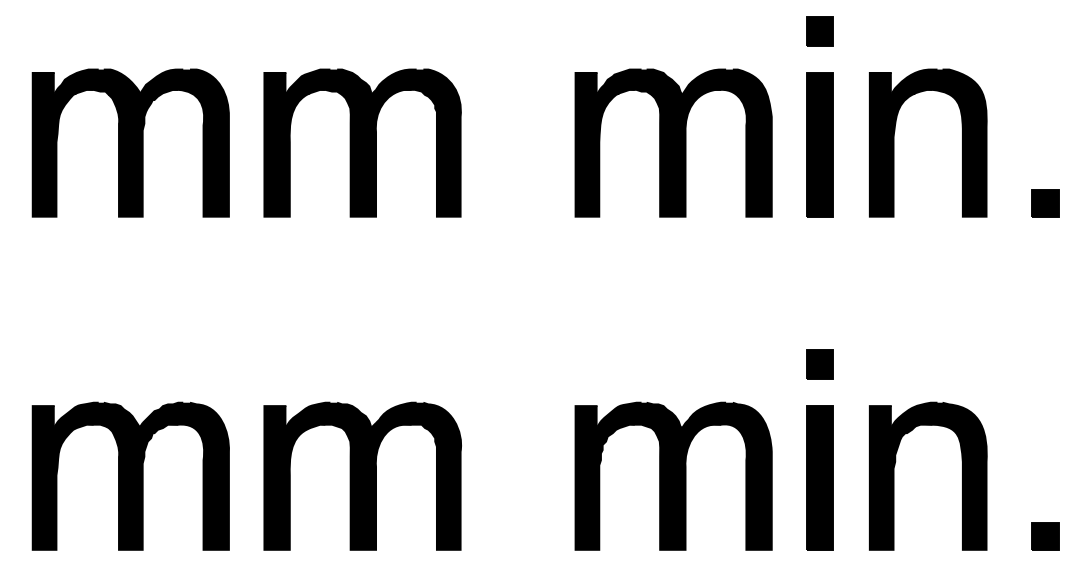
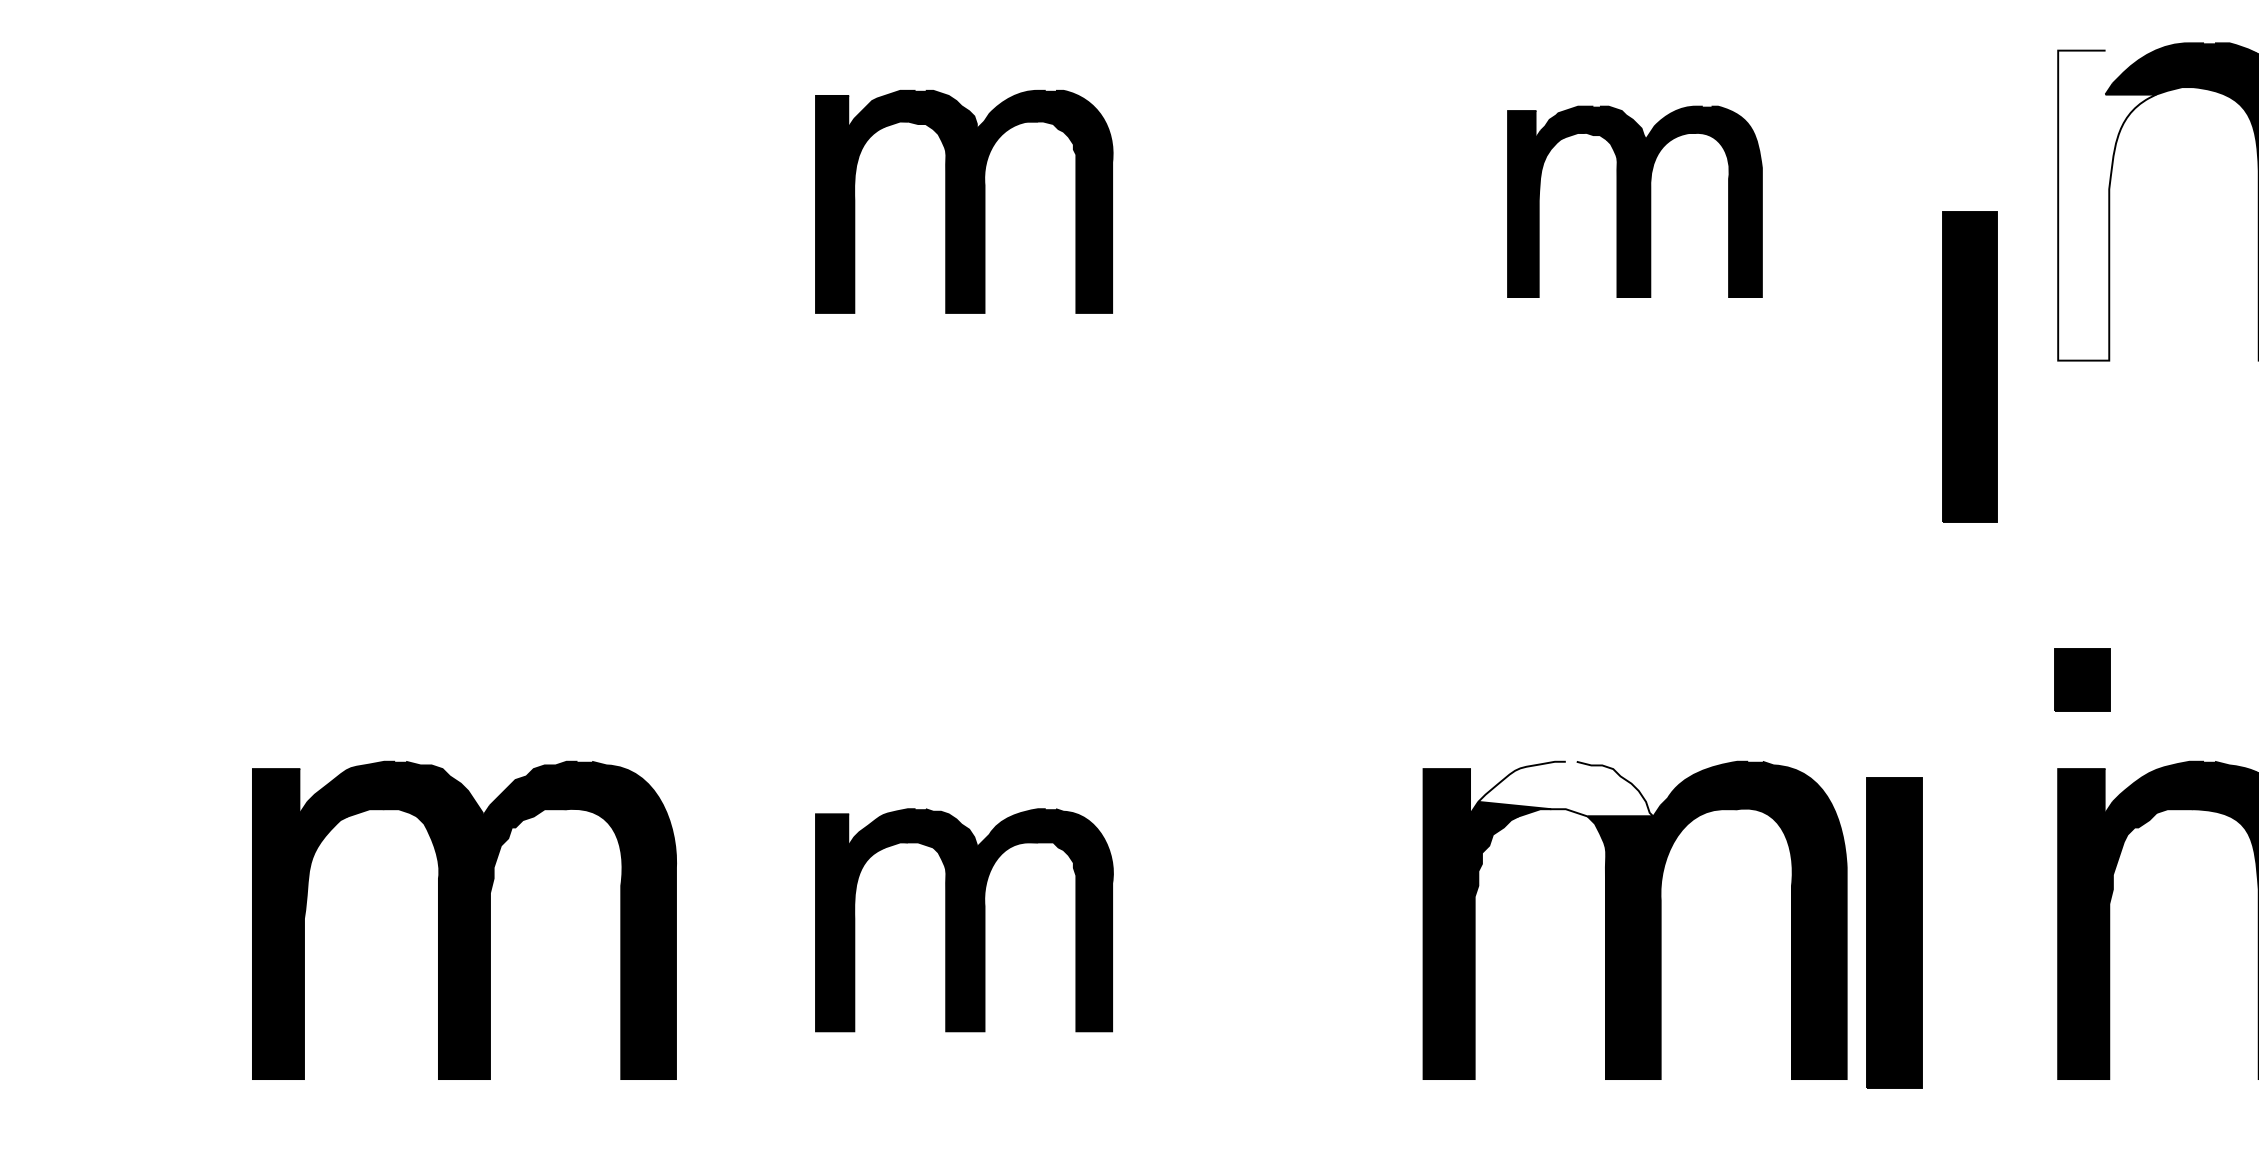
part: (130, 142) -> (463, 200), removed
part: (362, 142) -> (964, 200), size x0.7
part: (673, 142) -> (1634, 200), size x0.6
part: (819, 144) -> (1969, 366), moved
fill: (892, 144) -> (2107, 204), removed
part: (819, 364) -> (2081, 679), moved
fill: (641, 415) -> (1565, 789), removed
part: (362, 475) -> (964, 918), size x0.7
part: (819, 477) -> (1893, 931), moved

